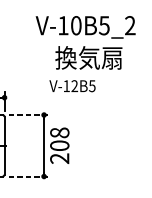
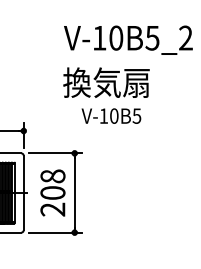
text: (88, 57) -> (106, 82), moved
text: (74, 85) -> (114, 115), V-12B5 -> V-10B5
line: (29, 115) -> (55, 153), dashed -> solid
text: (59, 145) -> (52, 192), moved
line: (29, 176) -> (55, 232), dashed -> solid

